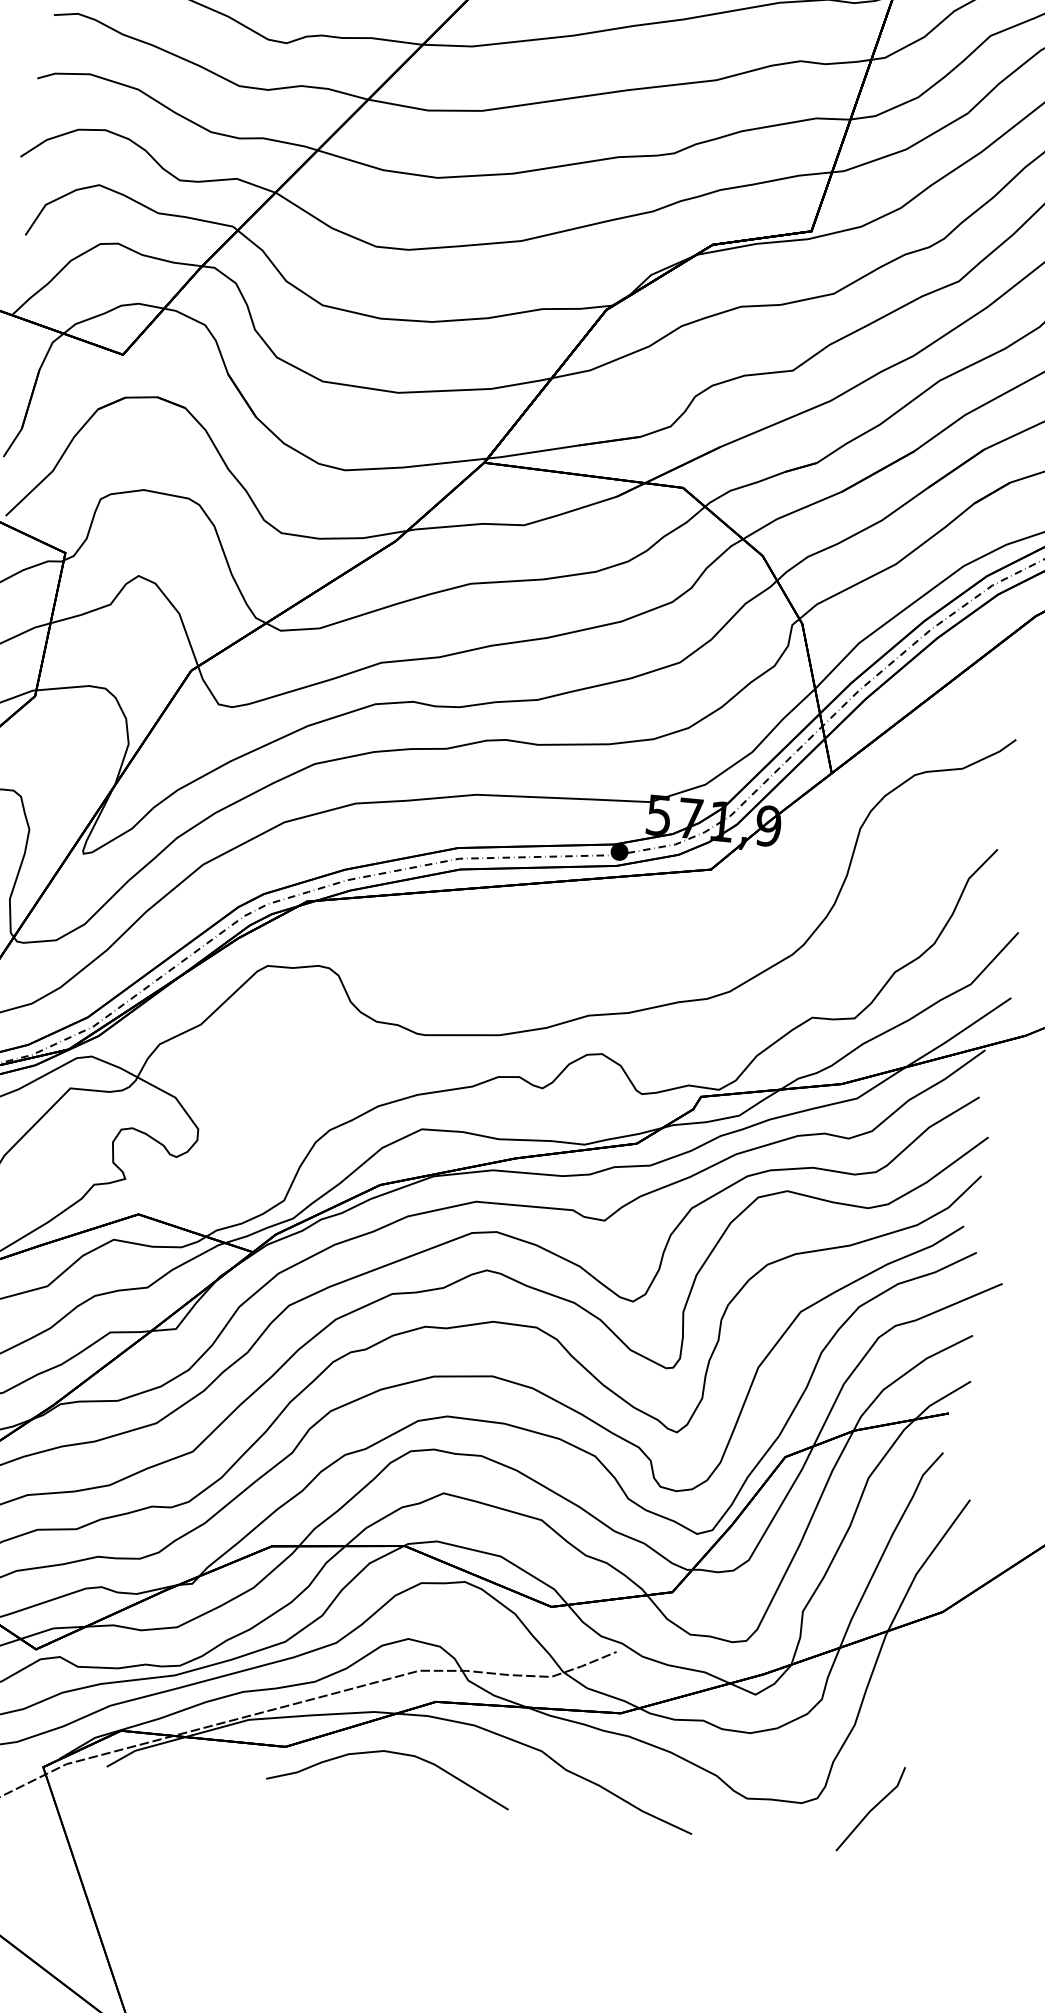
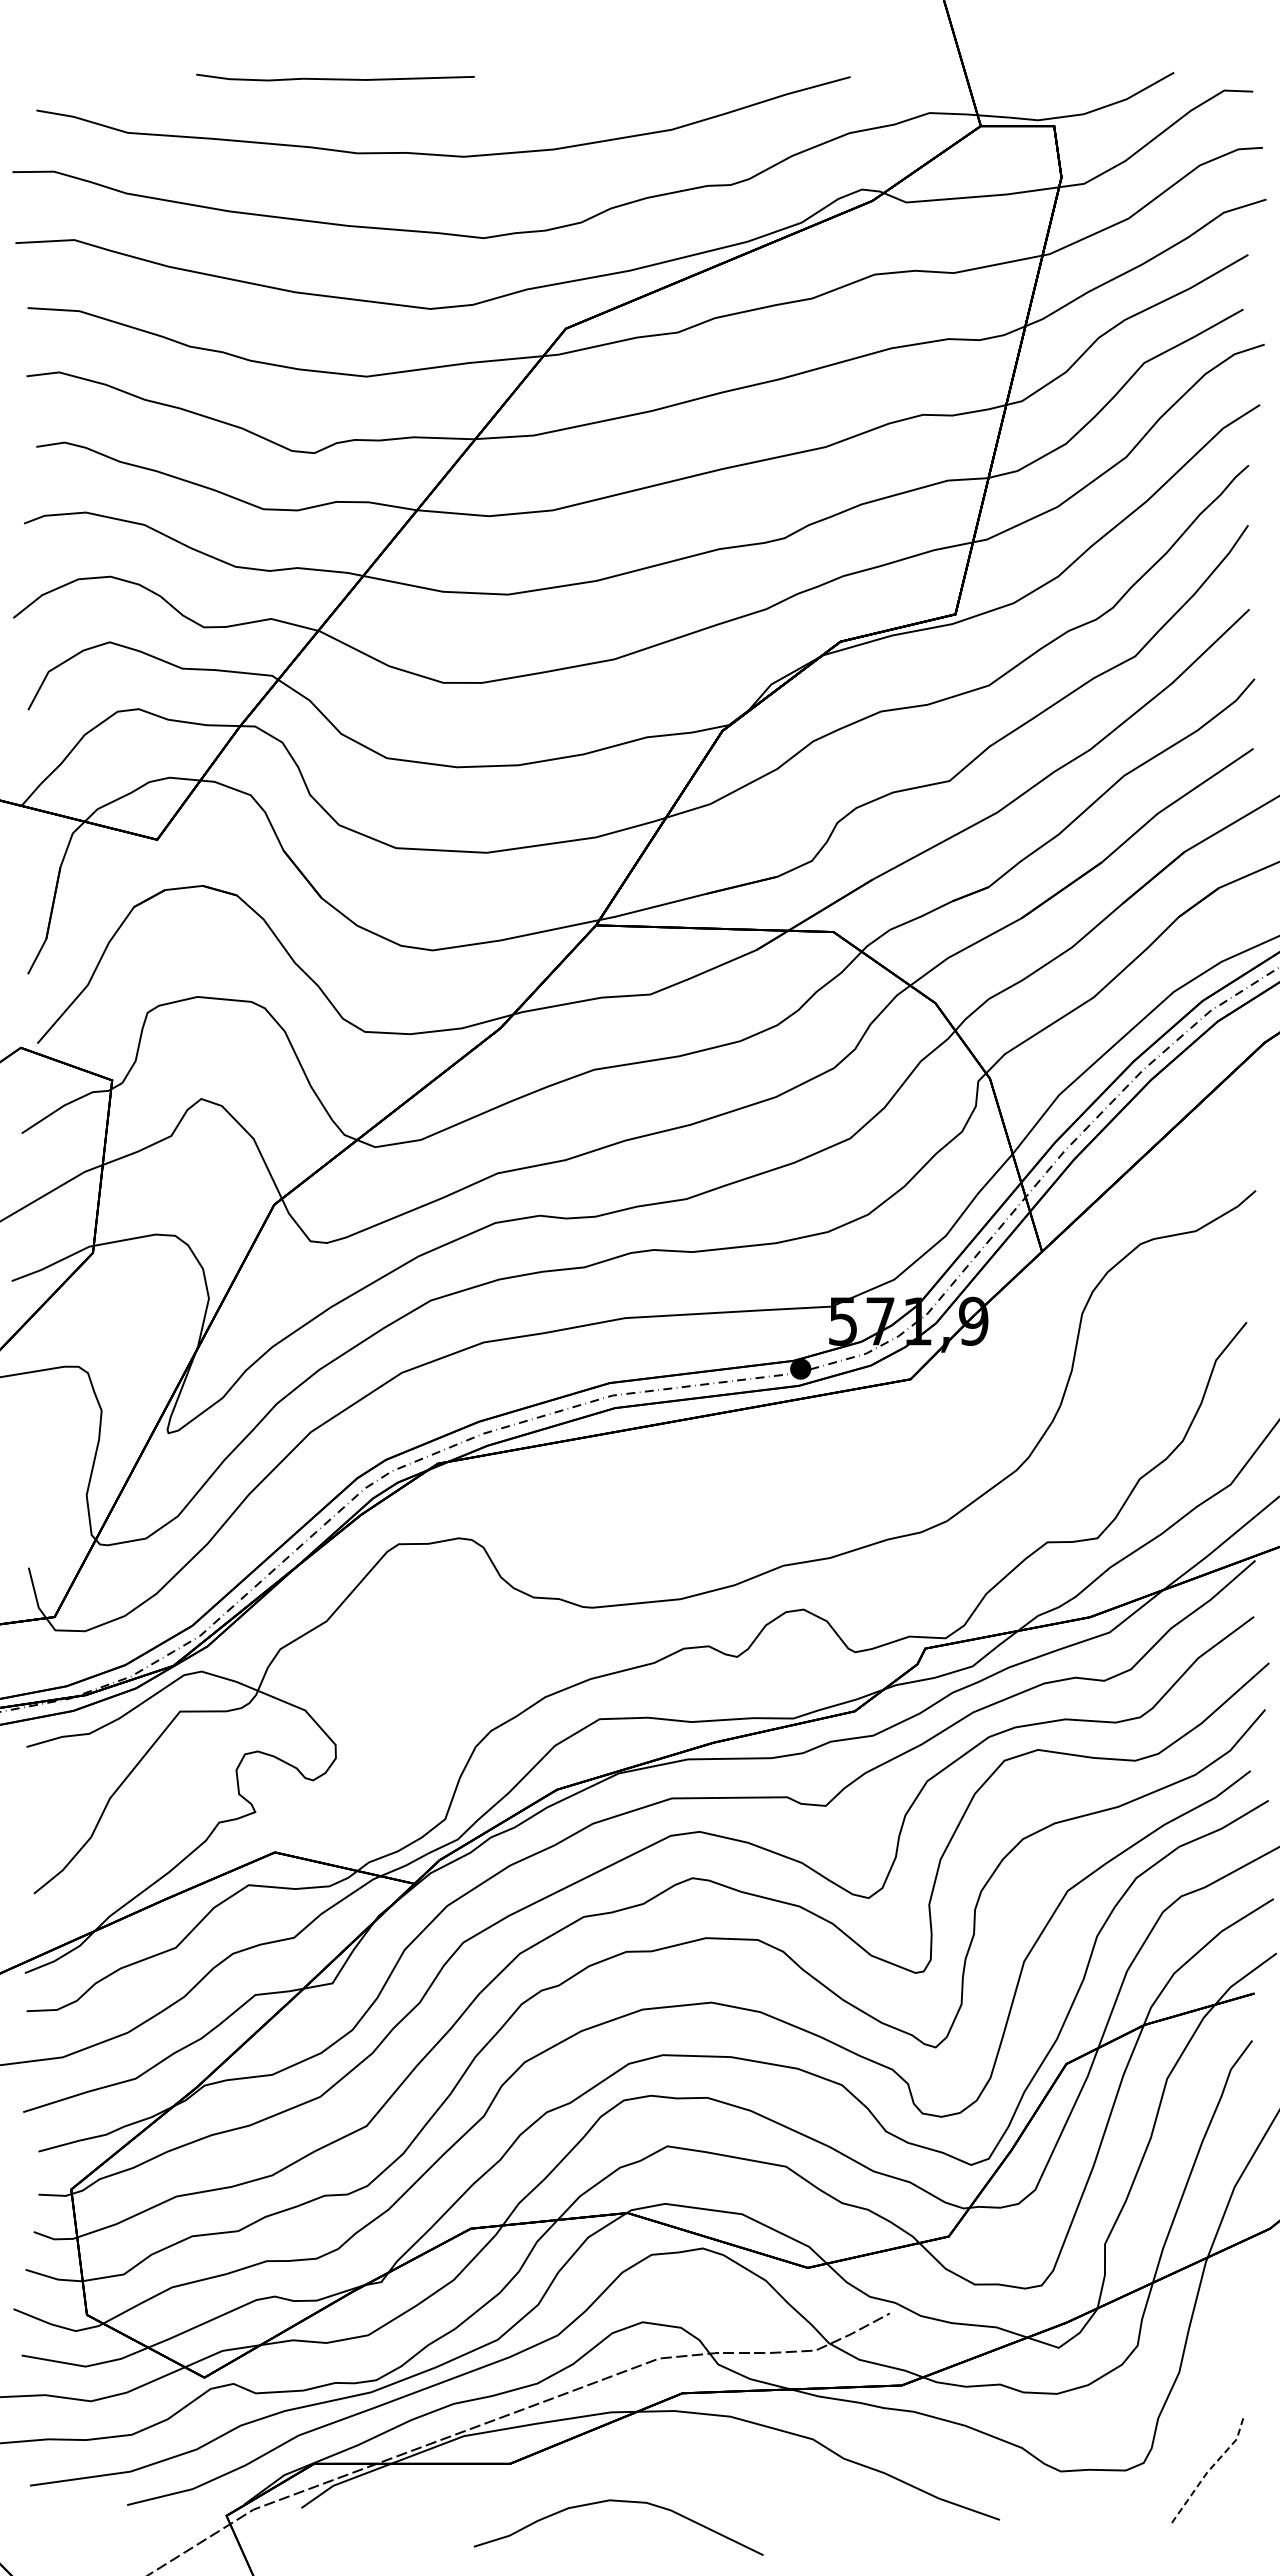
curve: (394, 1753) -> (622, 2502), moved
line: (872, 1809) -> (1209, 2469), solid -> dashed

